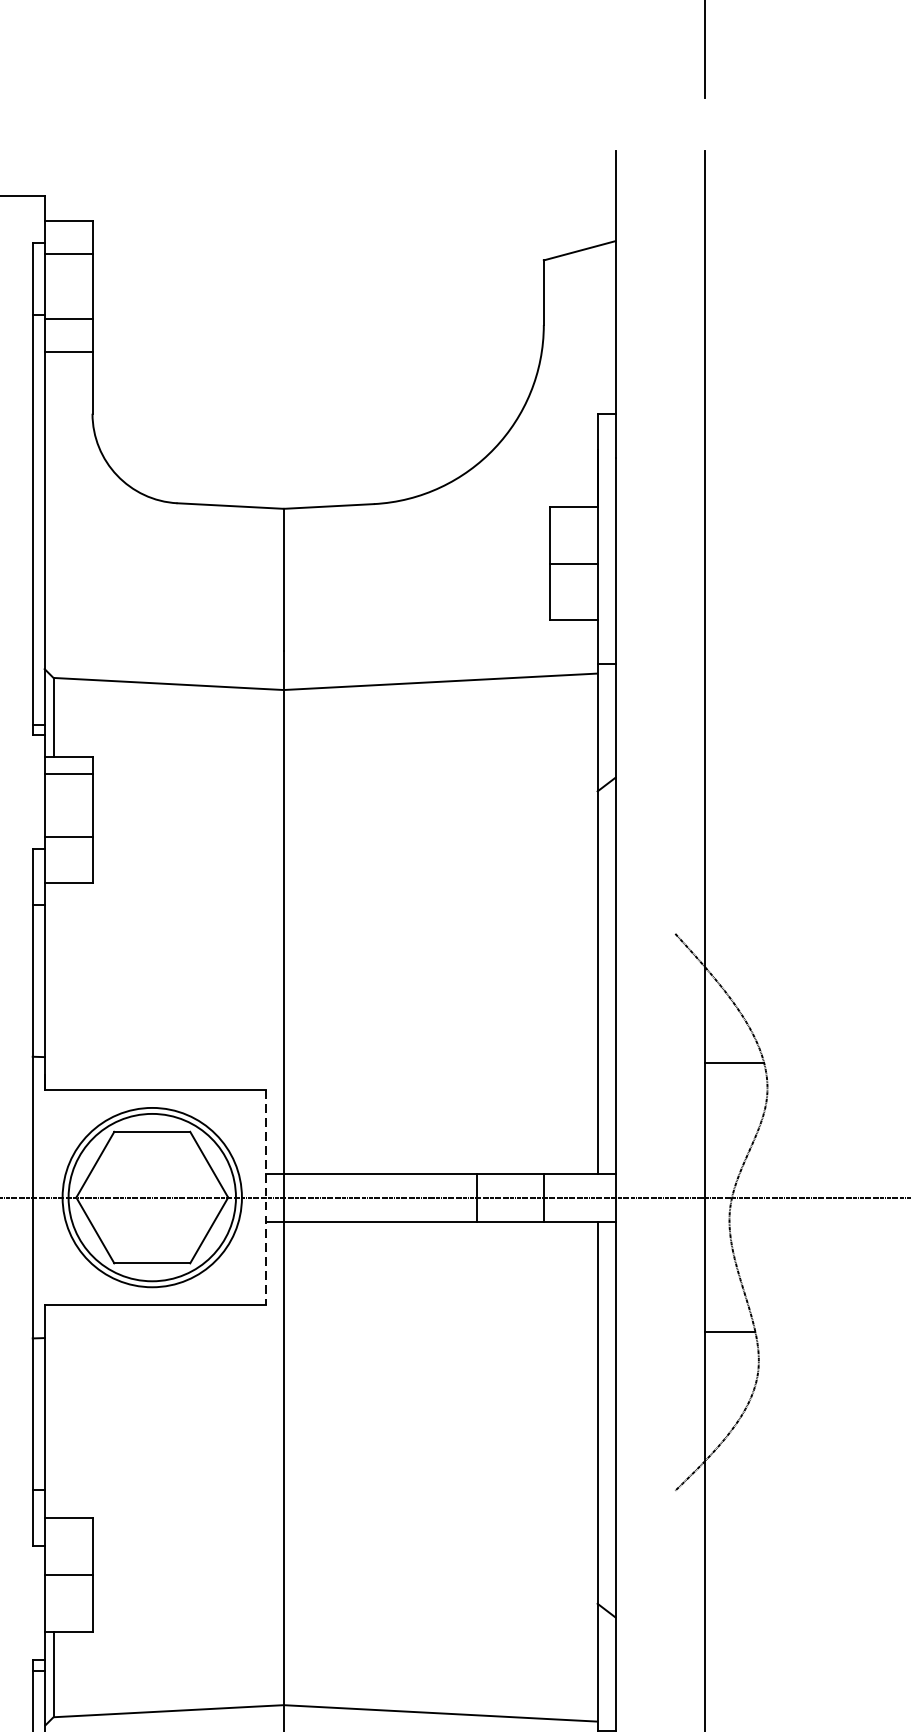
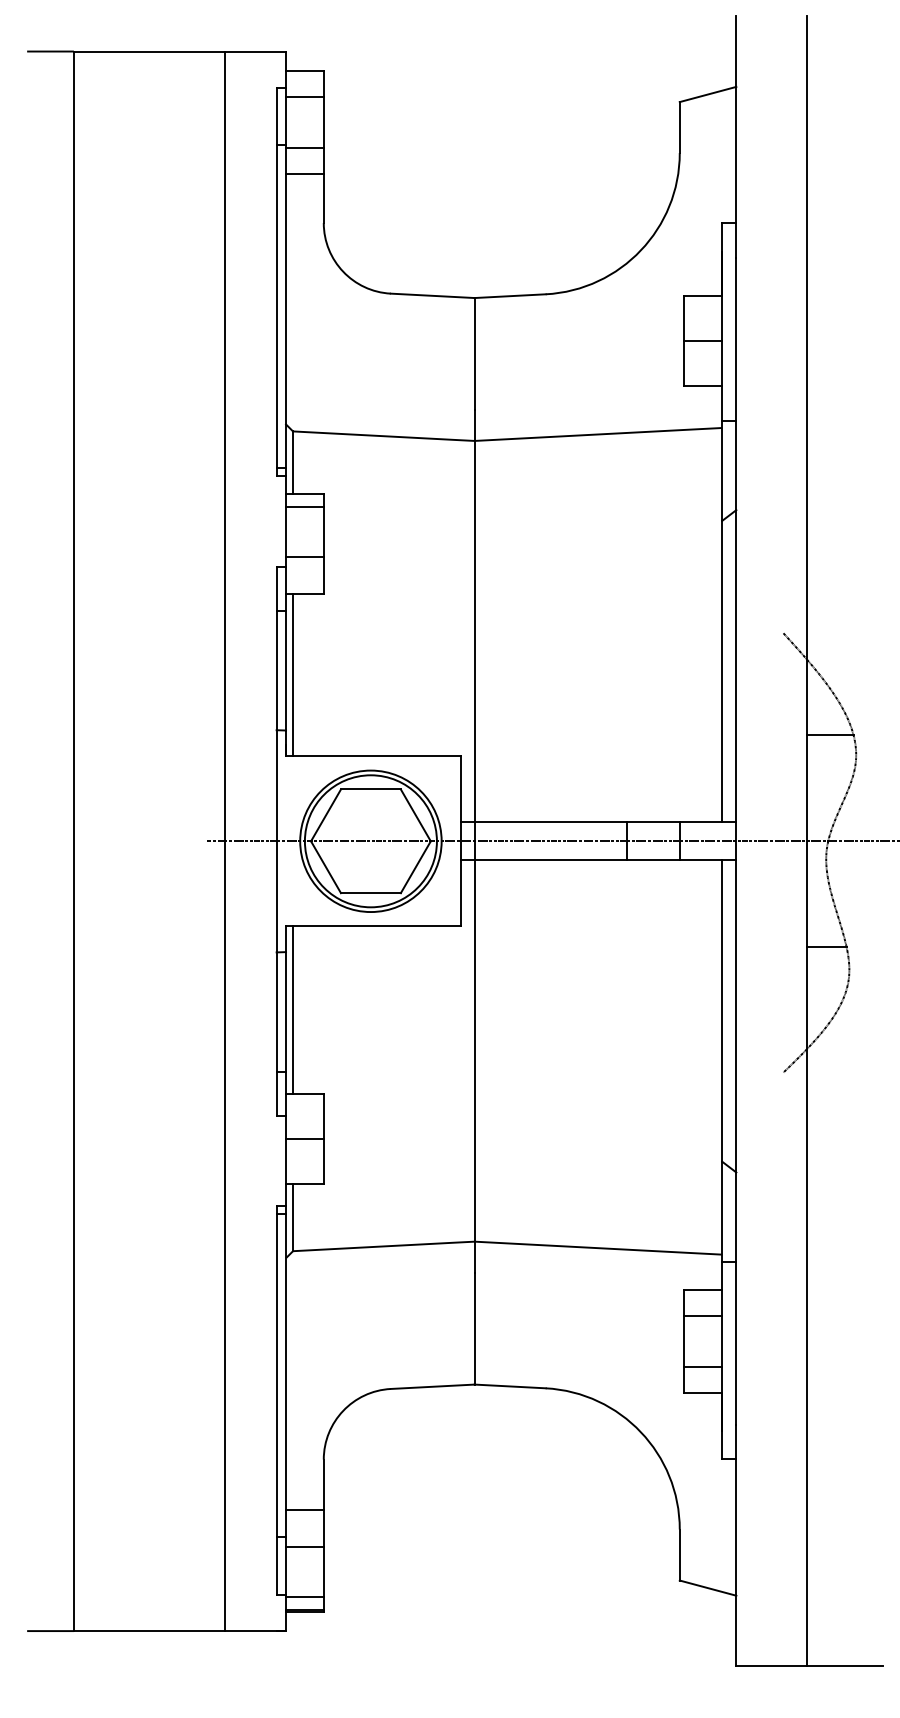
line: (54, 986) -> (293, 674), added
line: (265, 1197) -> (460, 841), dashed -> solid
line: (54, 1412) -> (293, 1010), added

